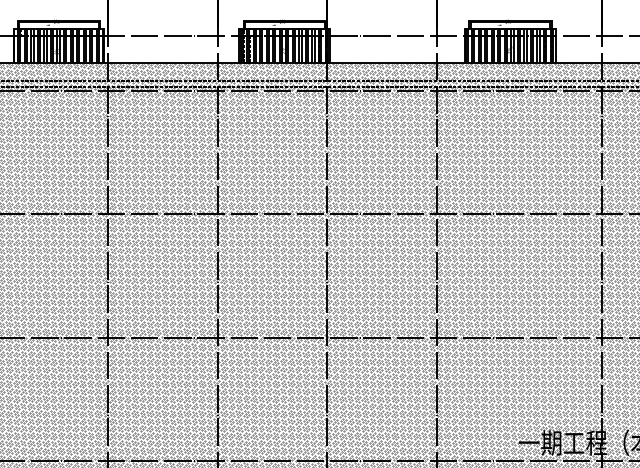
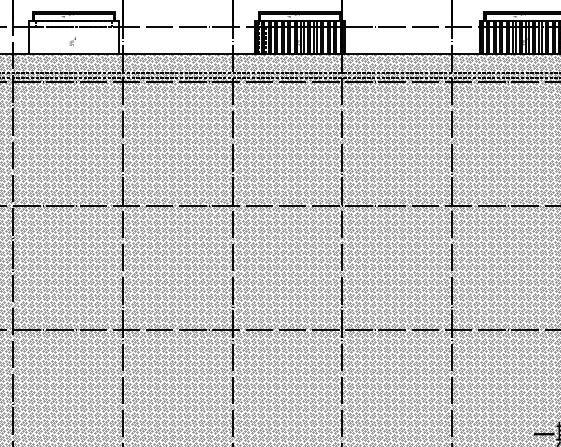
hatch: (58, 45) -> (73, 37), removed

